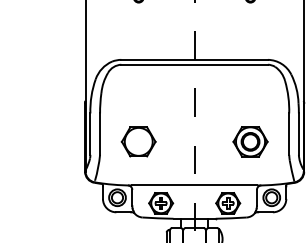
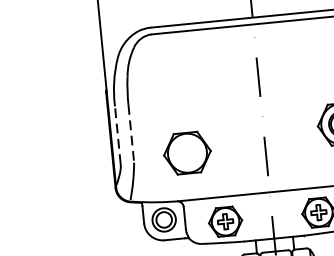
line: (90, 134) -> (118, 135), solid -> dashed
line: (100, 134) -> (131, 134), solid -> dashed
part: (138, 141) -> (187, 152), moved

